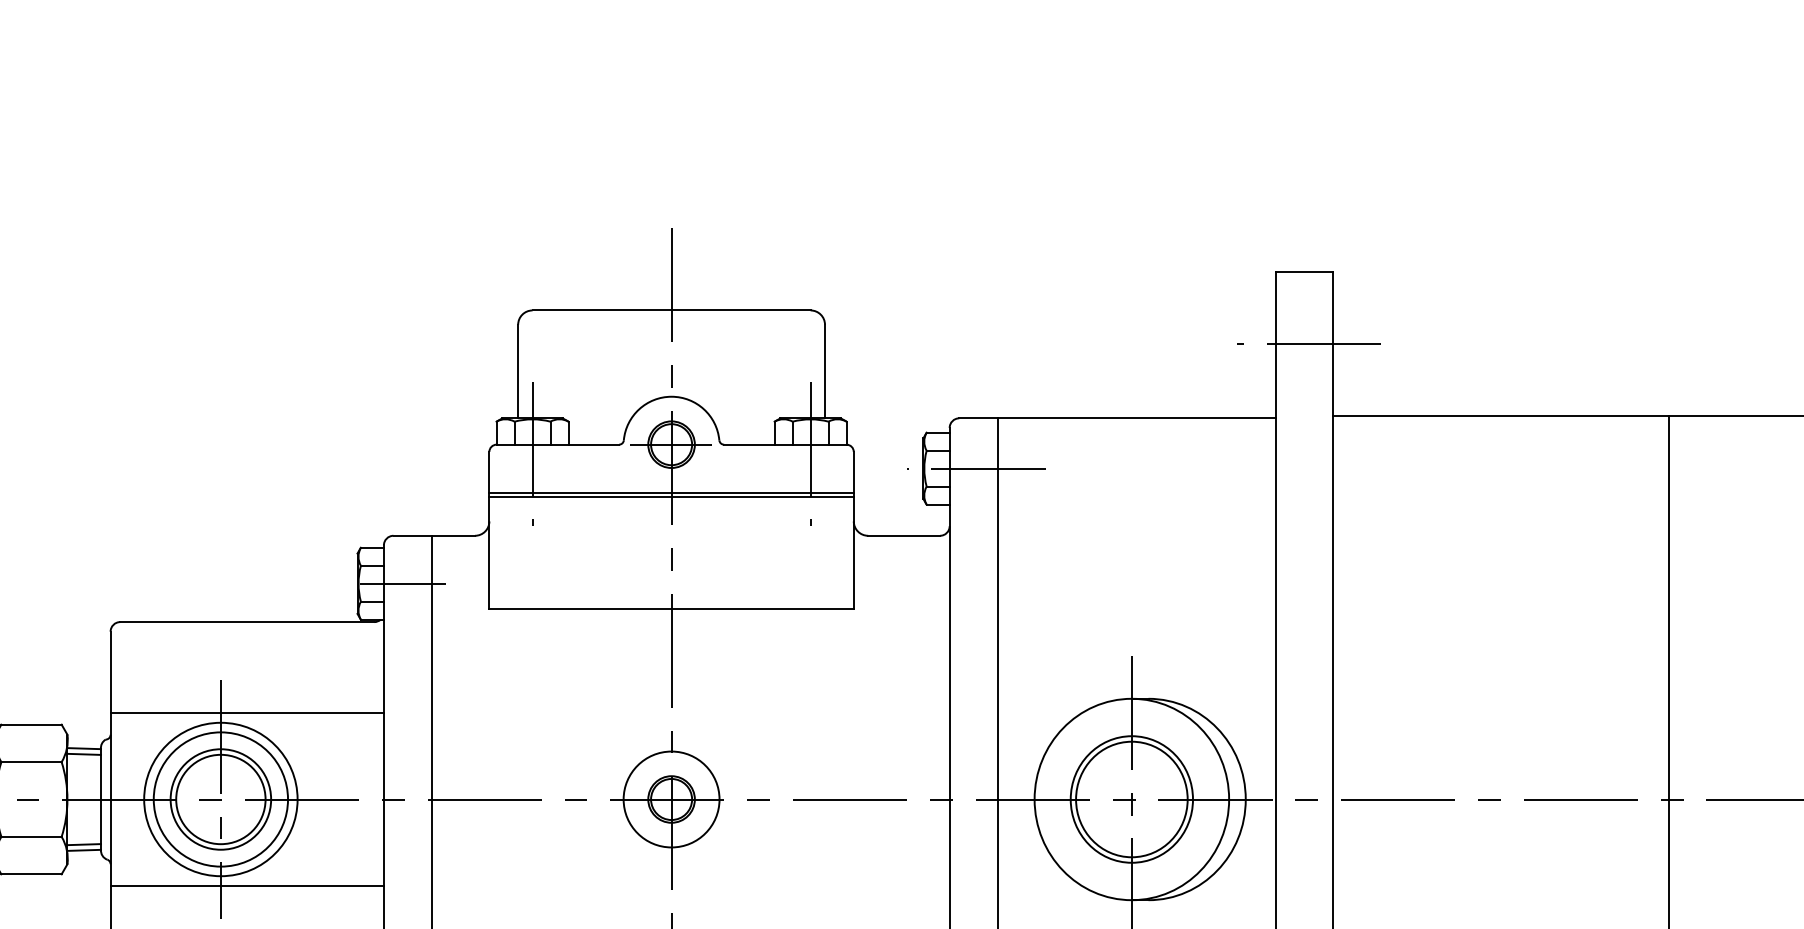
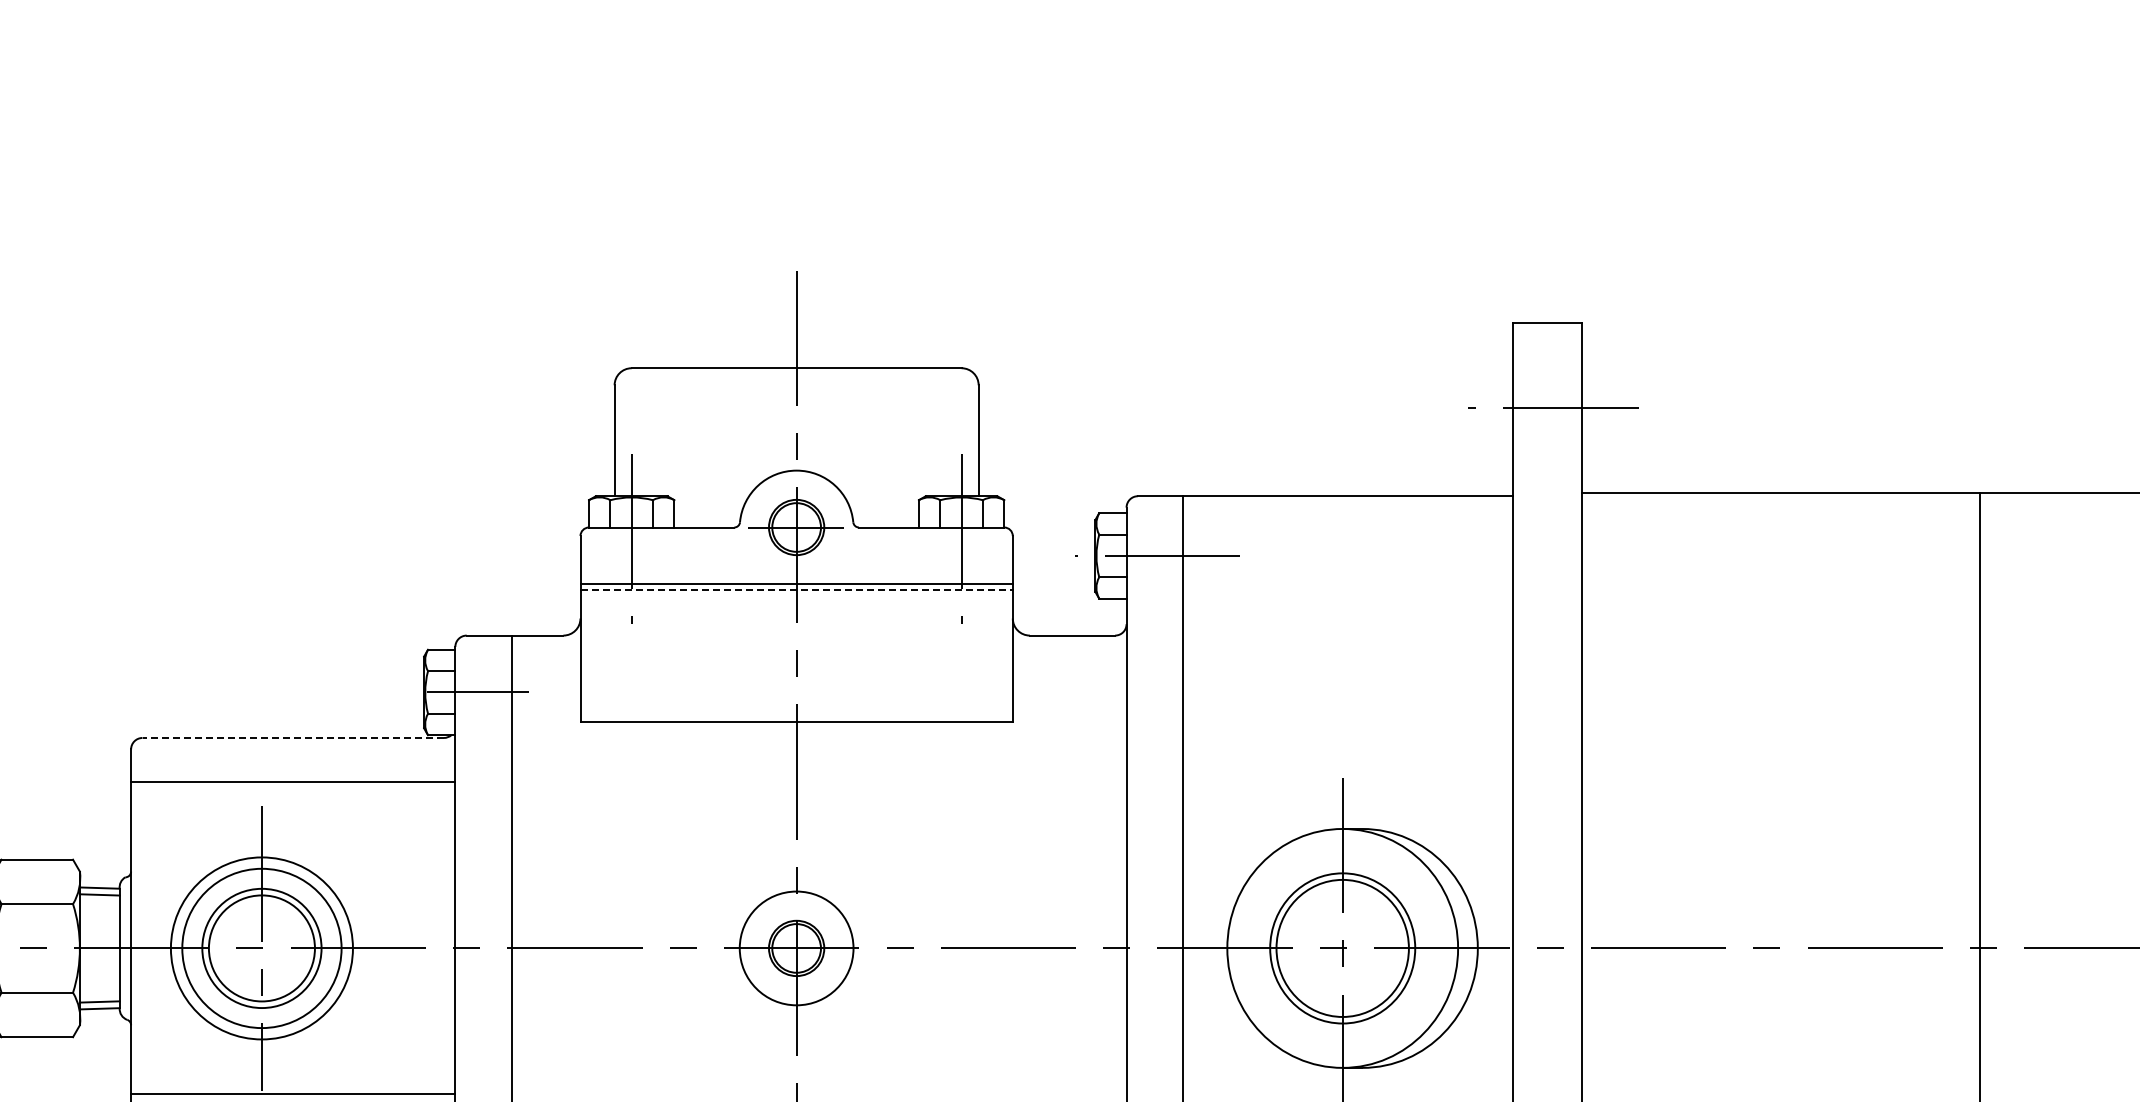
line: (672, 497) -> (797, 590), solid -> dashed
line: (247, 621) -> (293, 737), solid -> dashed
line: (247, 713) -> (293, 782), moved
line: (247, 885) -> (293, 1093), moved

